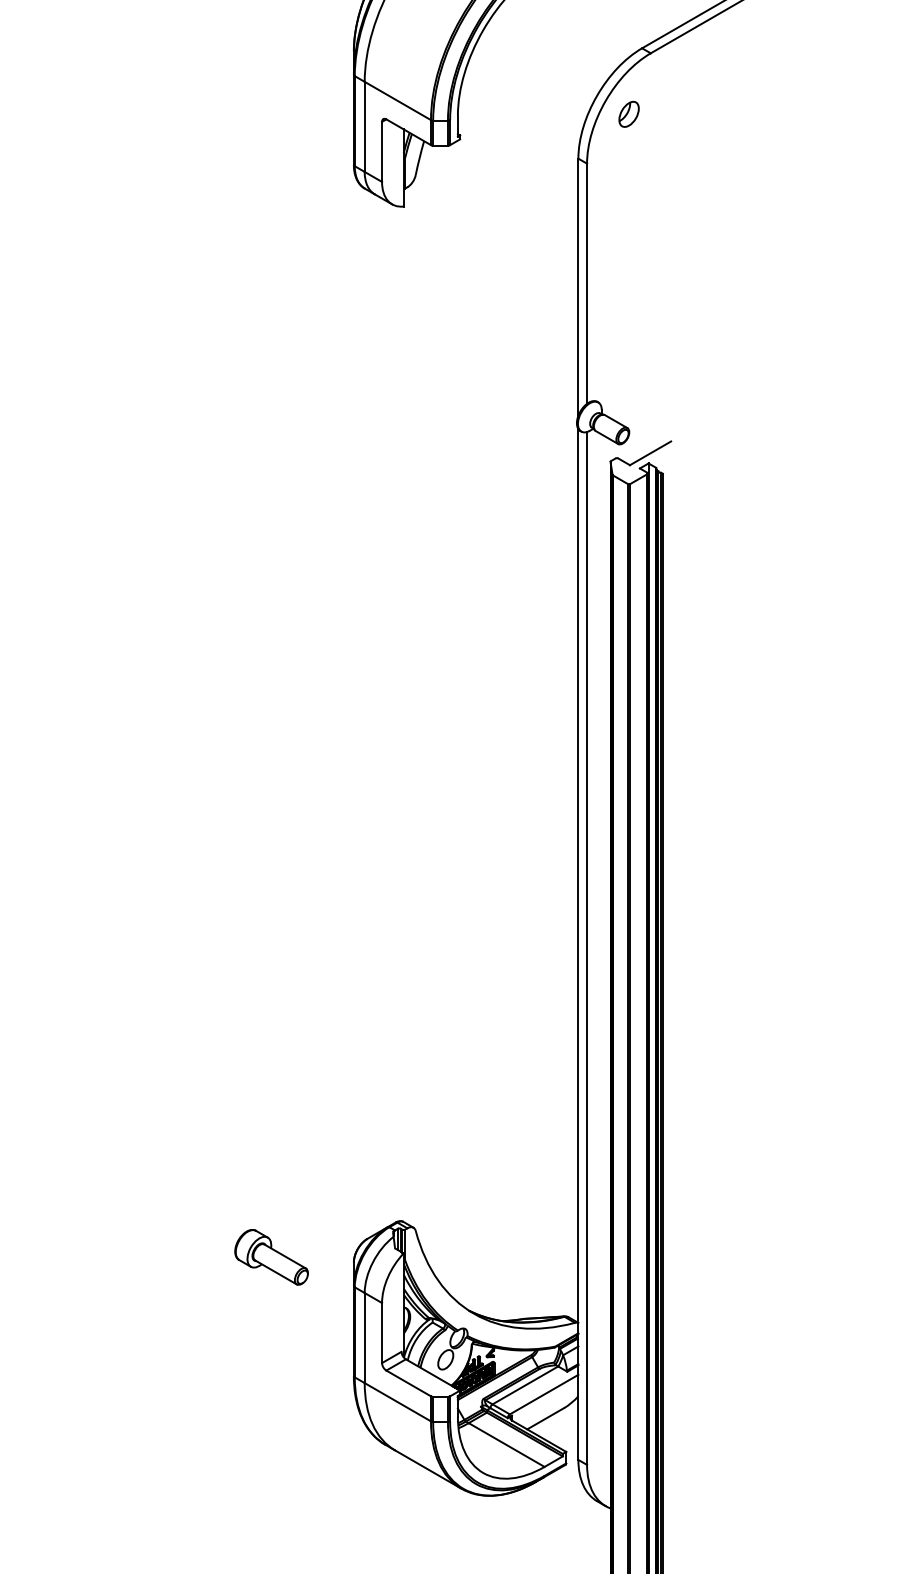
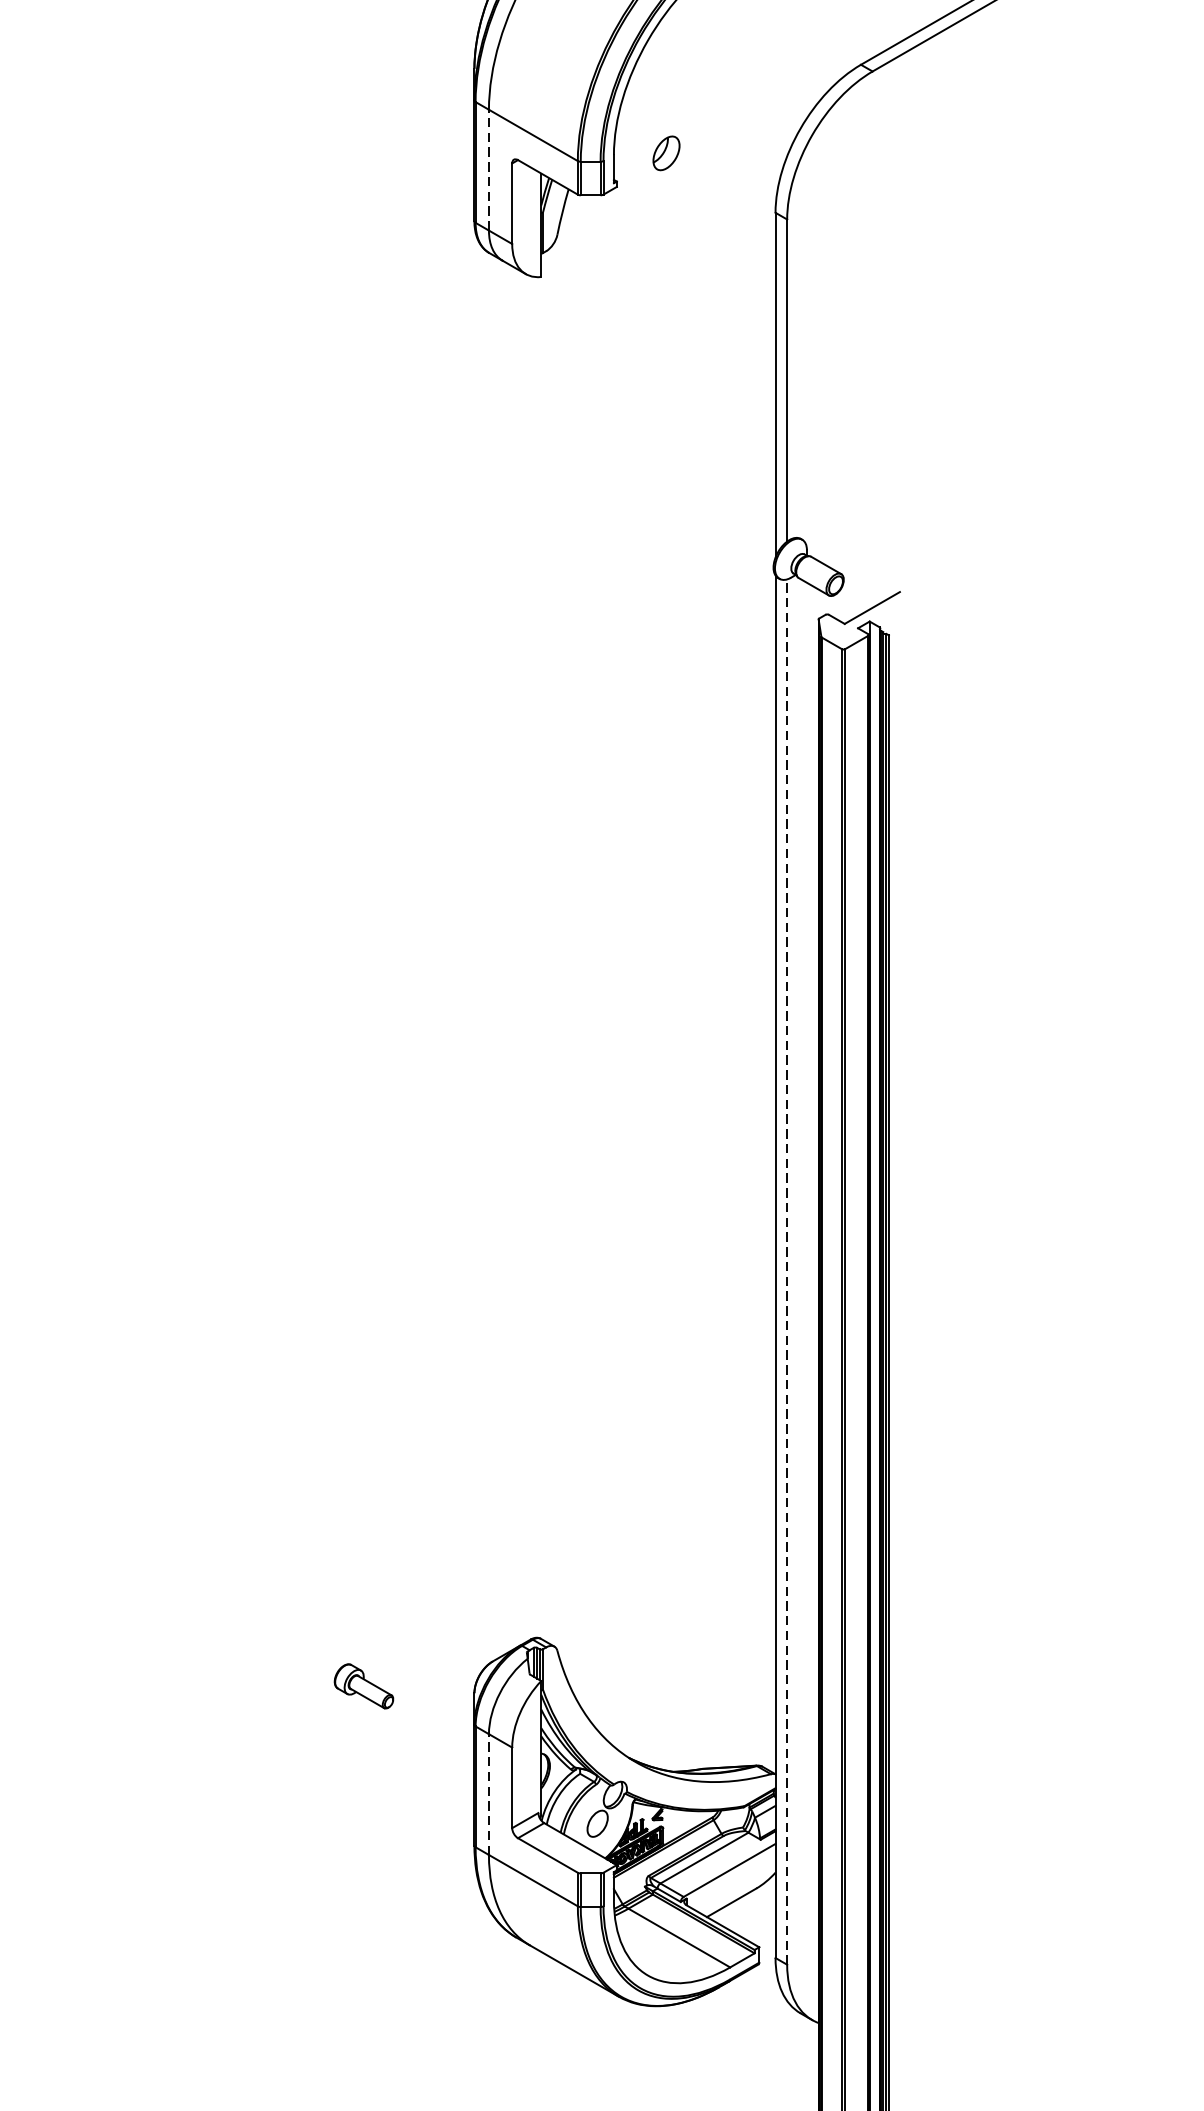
part: (628, 113) -> (665, 152), moved
line: (364, 126) -> (488, 169), solid -> dashed
line: (587, 947) -> (787, 1270), solid -> dashed
part: (271, 1257) -> (363, 1686), size x0.6
line: (364, 1337) -> (488, 1793), solid -> dashed

